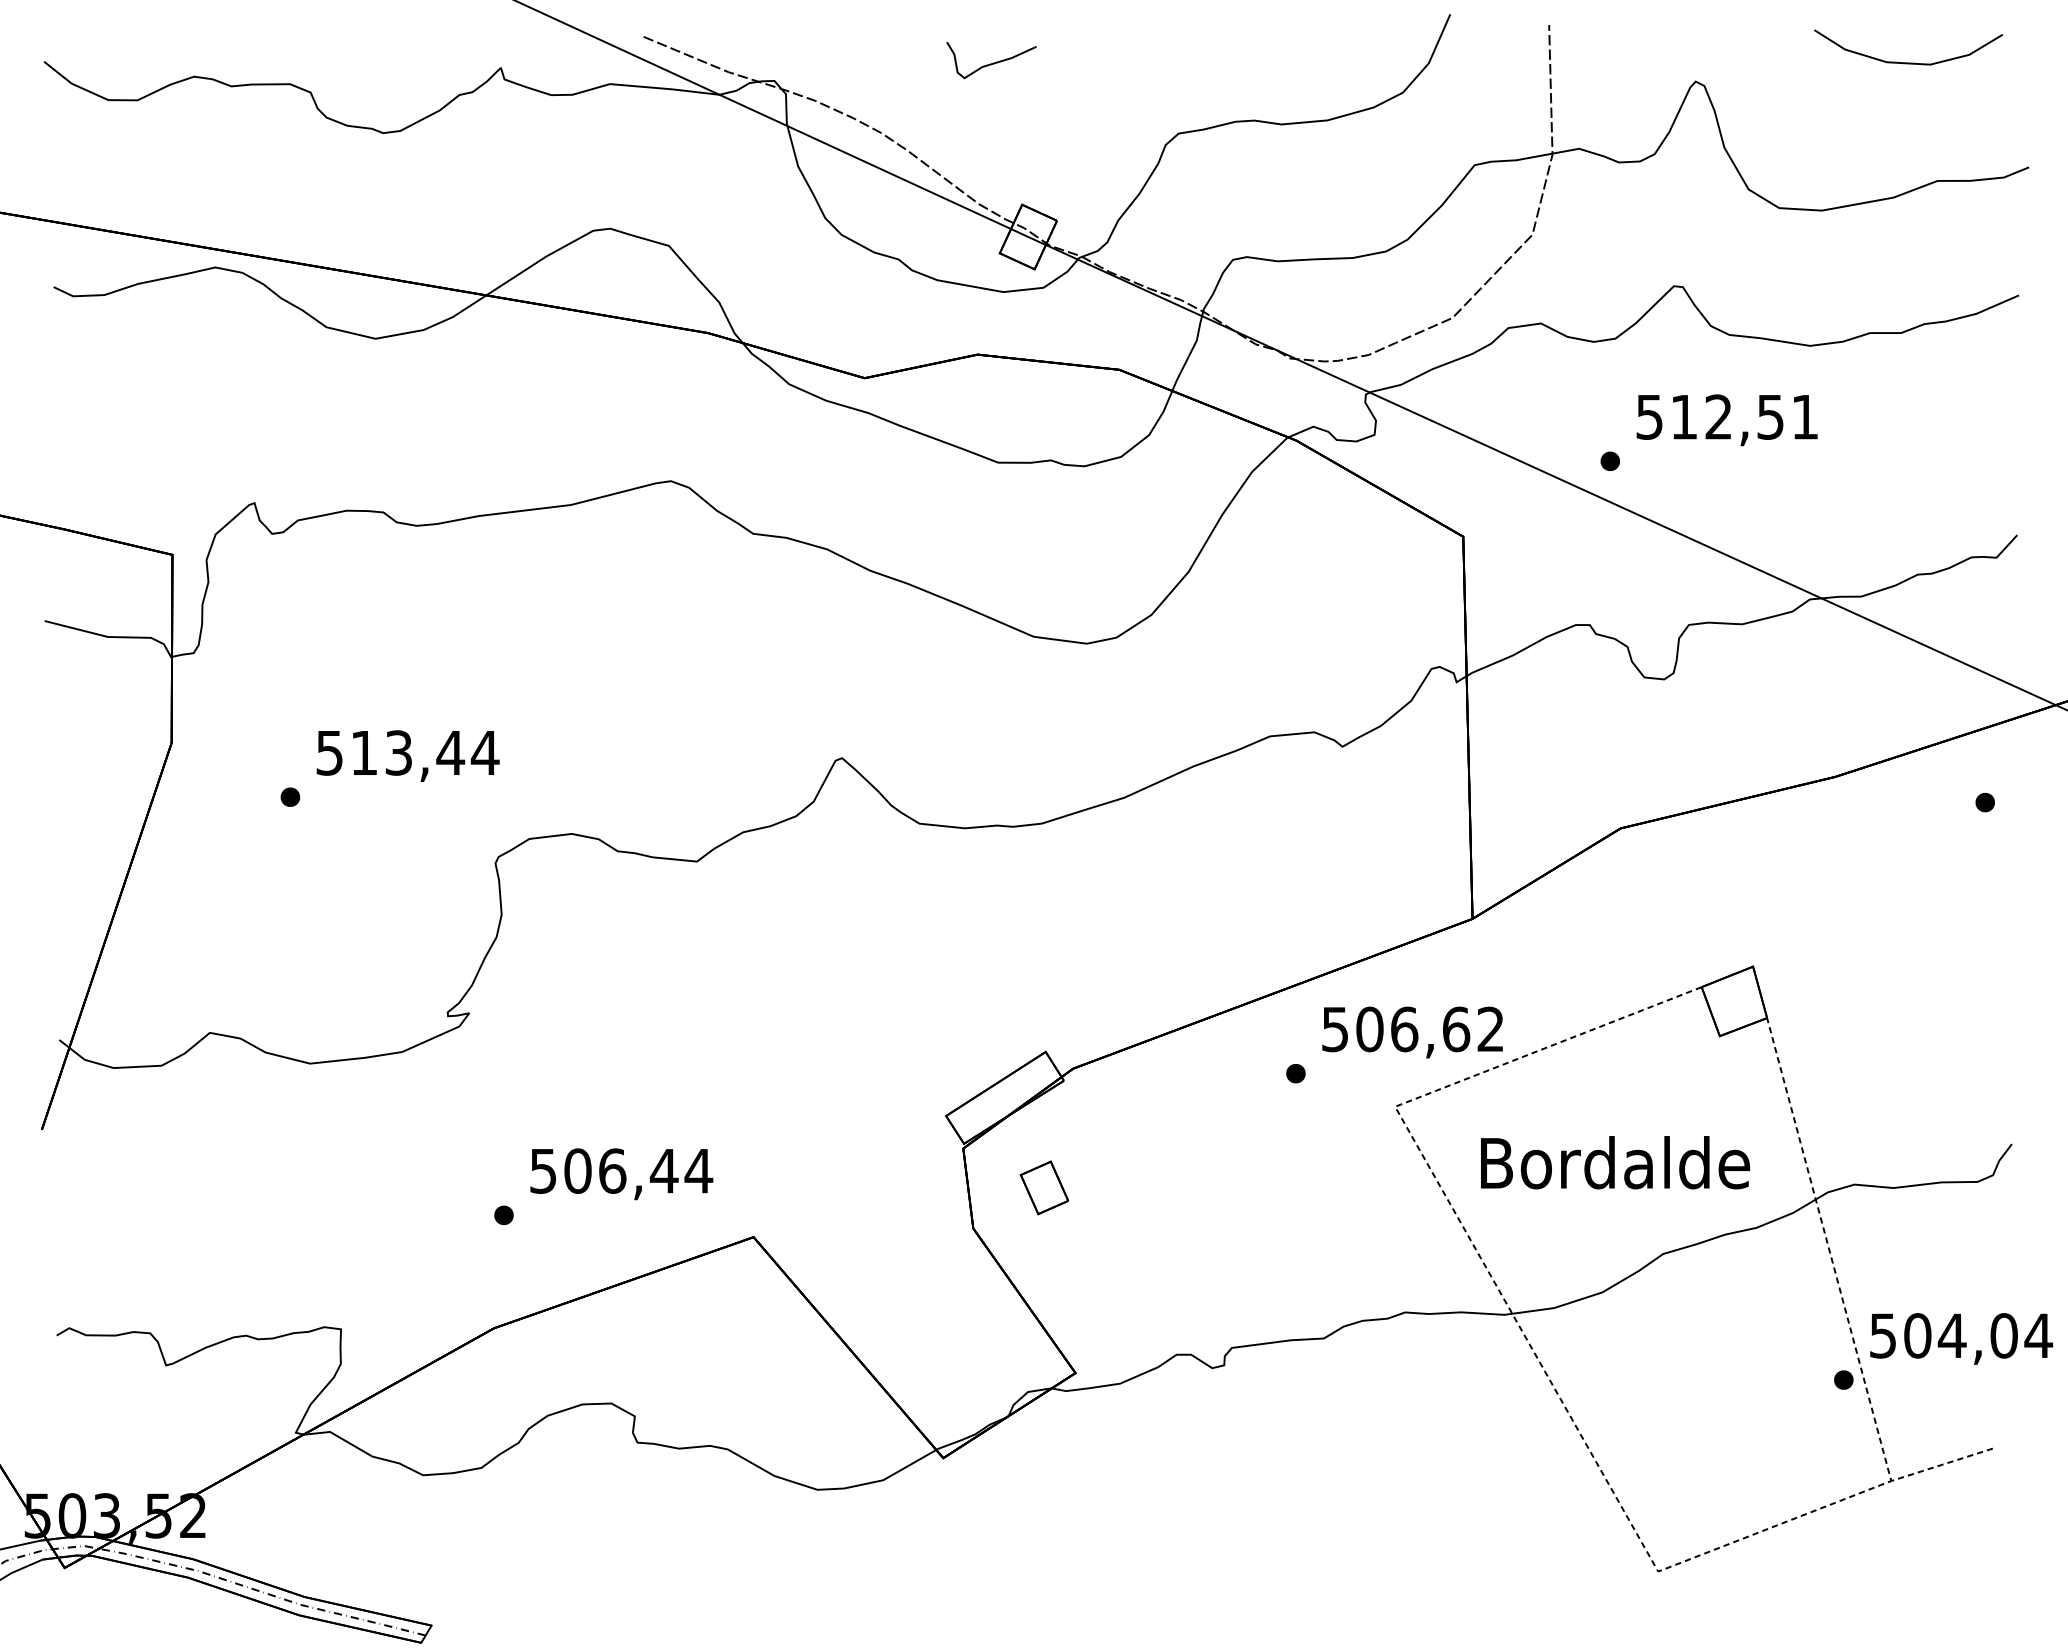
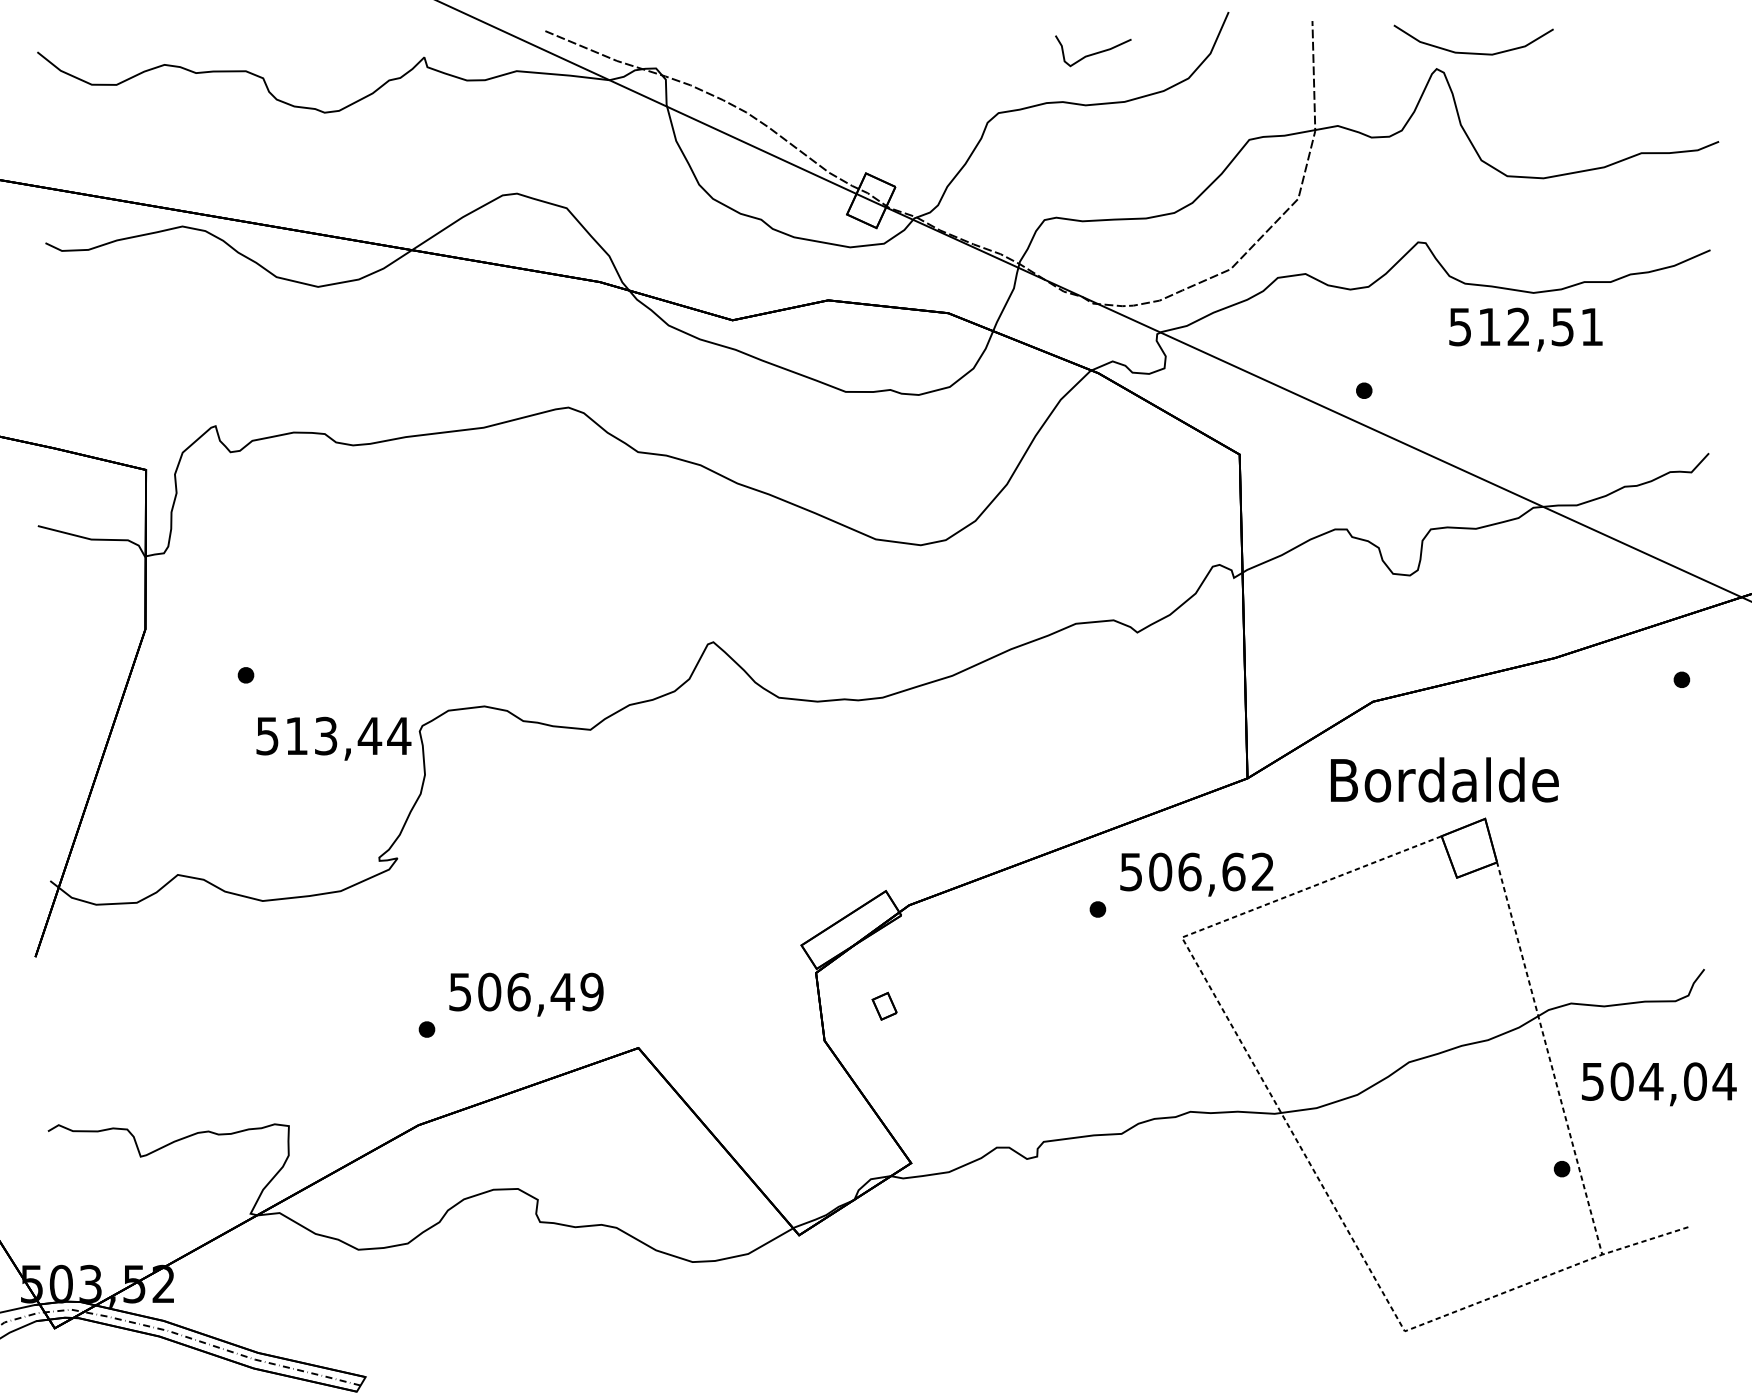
curve: (993, 62) -> (1095, 52), moved
curve: (1908, 62) -> (1473, 52), moved
text: (1726, 420) -> (1525, 329), moved
text: (407, 755) -> (333, 738), moved
text: (1615, 1162) -> (1444, 779), moved
text: (698, 1170) -> (591, 991), 506,44 -> 506,49
part: (1043, 1187) -> (884, 1005), size x0.6
text: (1961, 1338) -> (1659, 1083), moved

